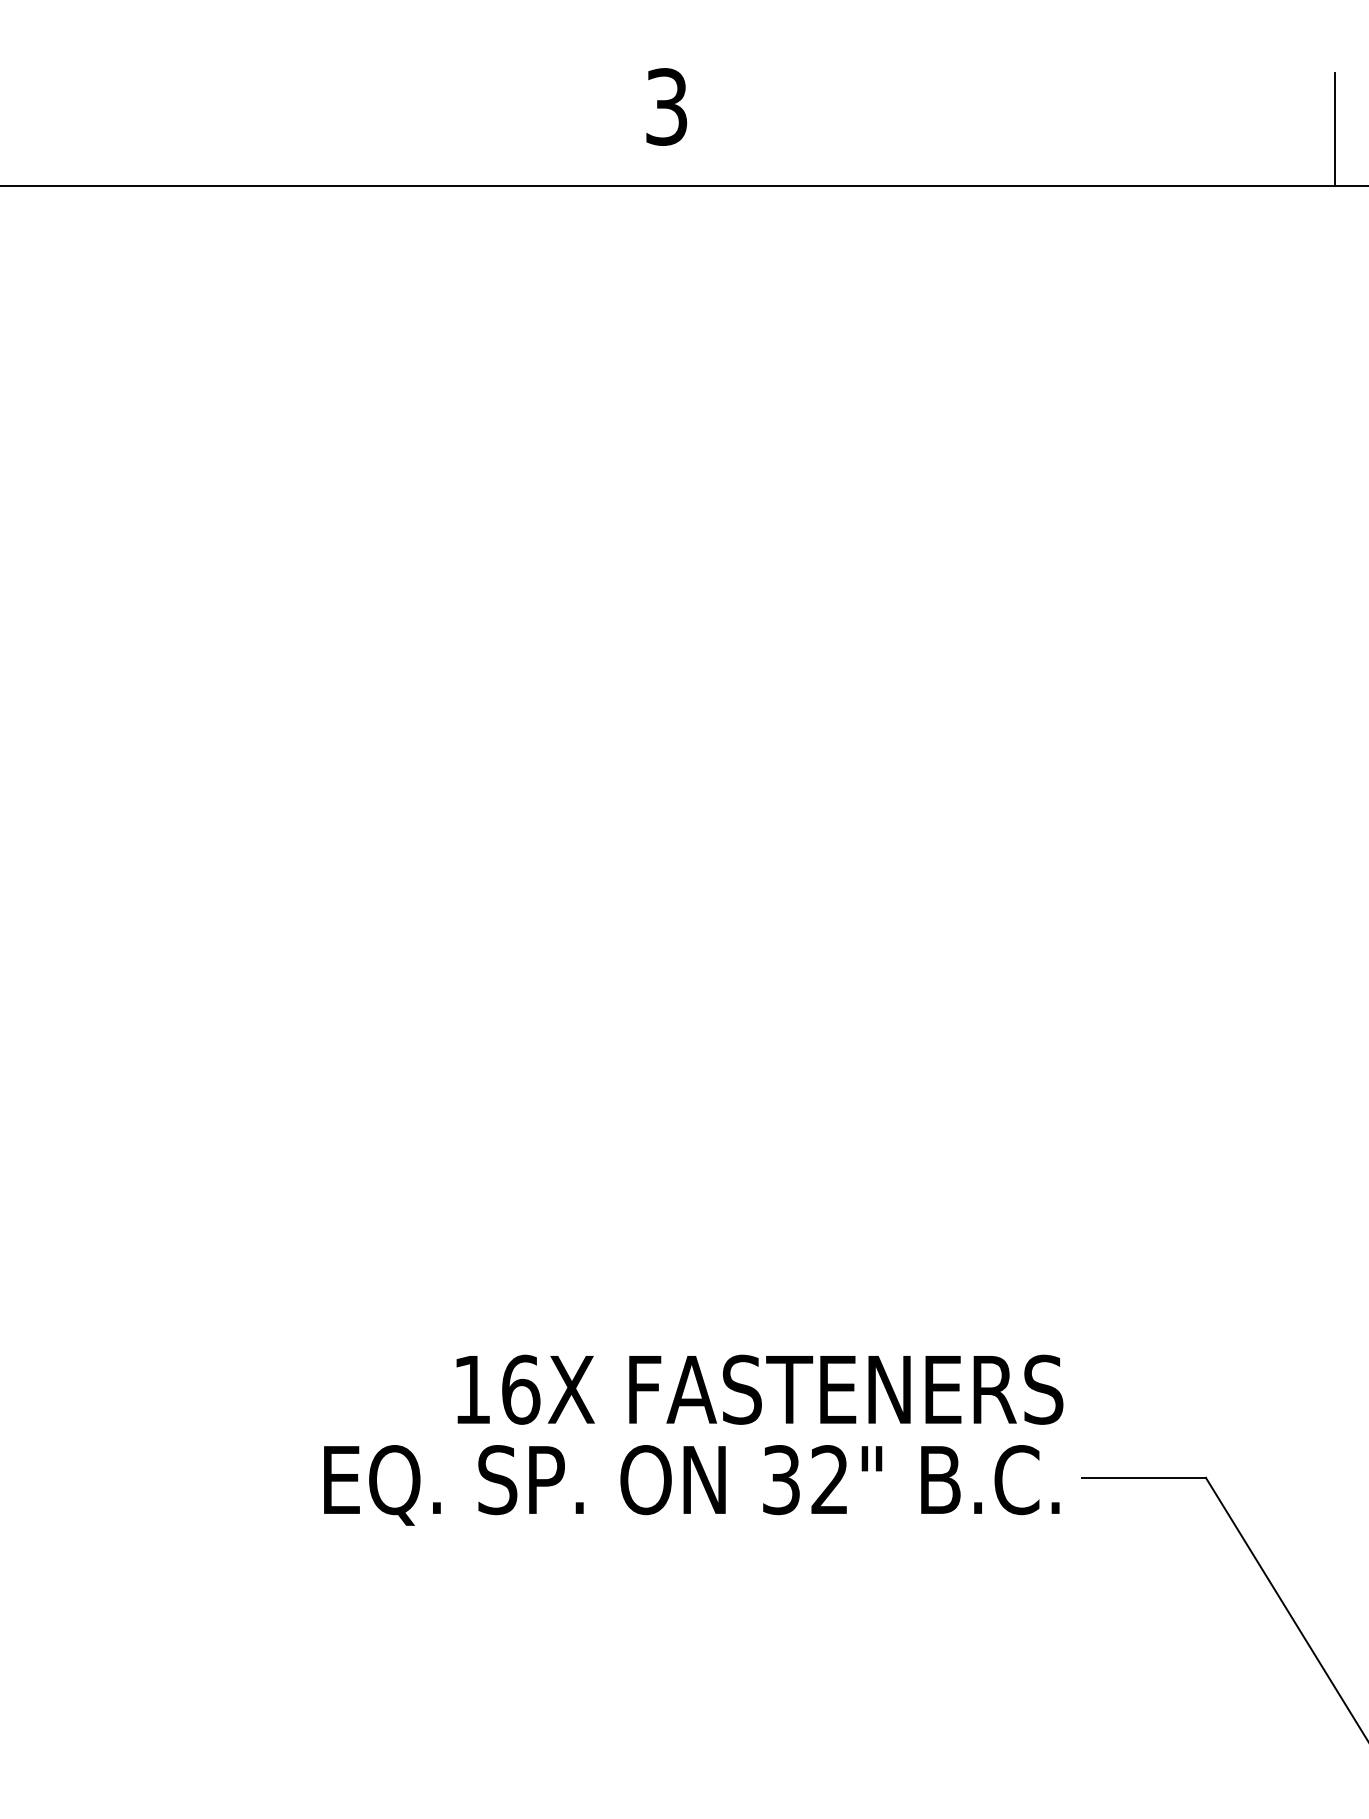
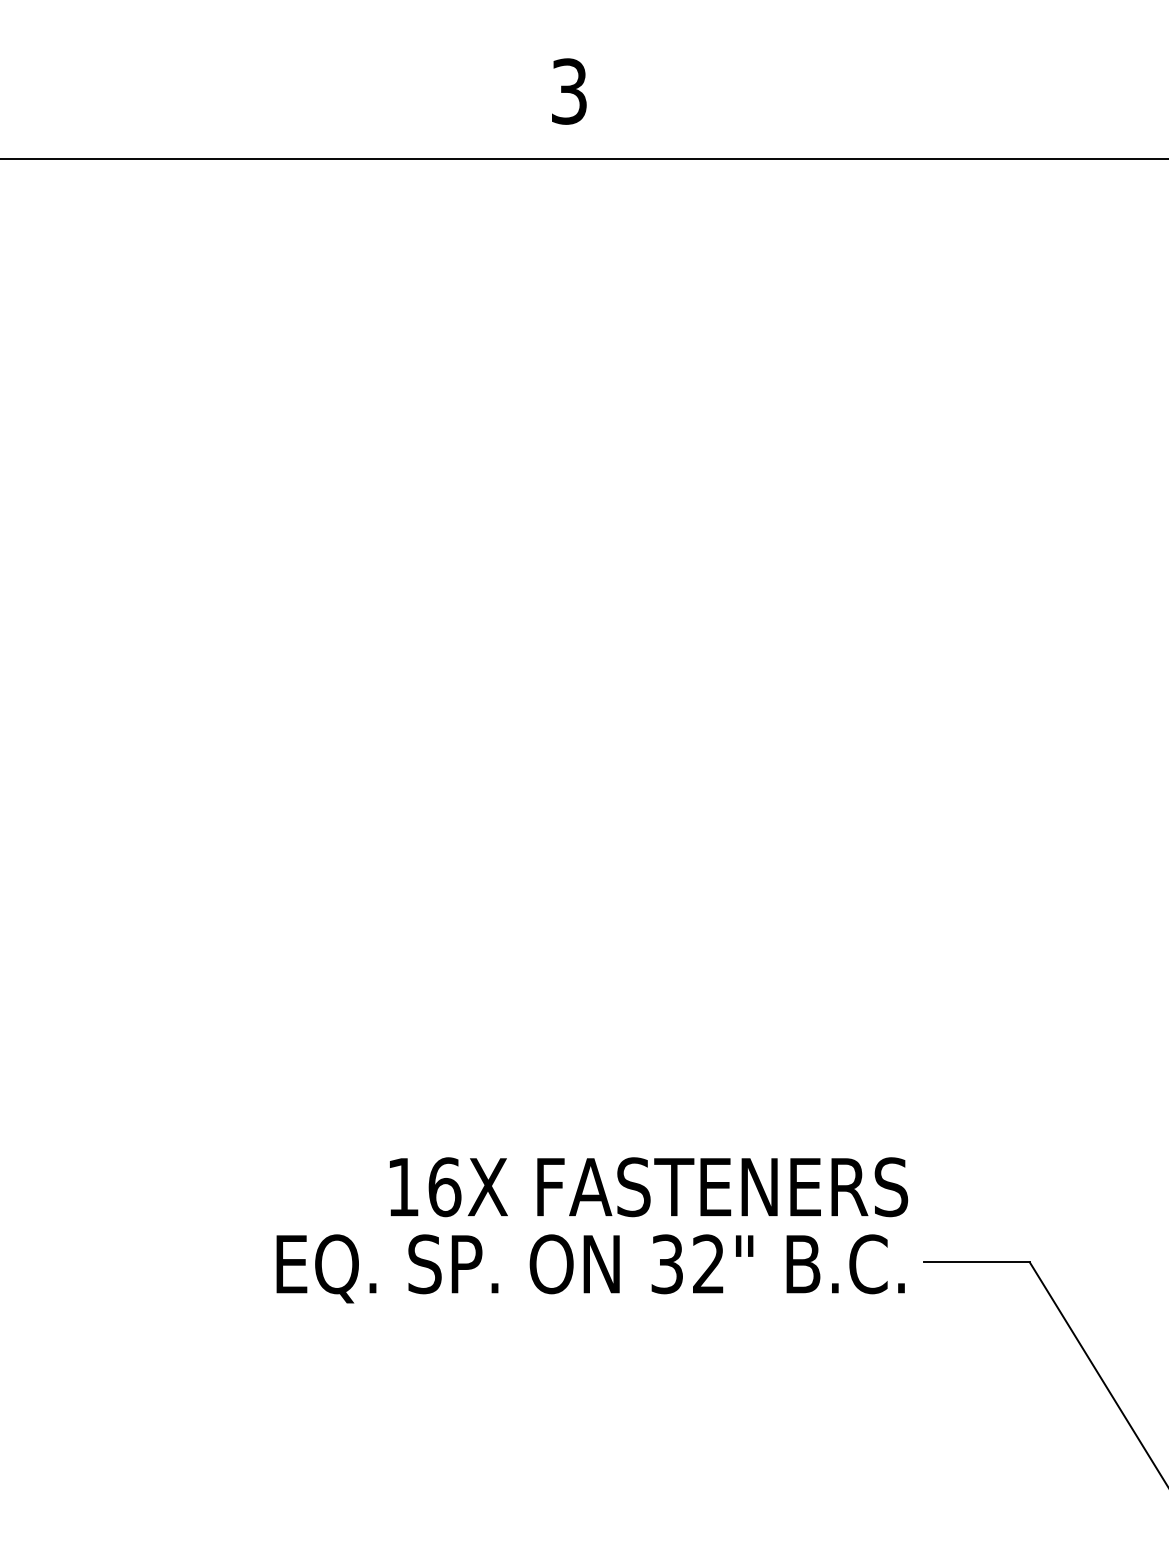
line: (1334, 129) -> (1139, 110), removed

